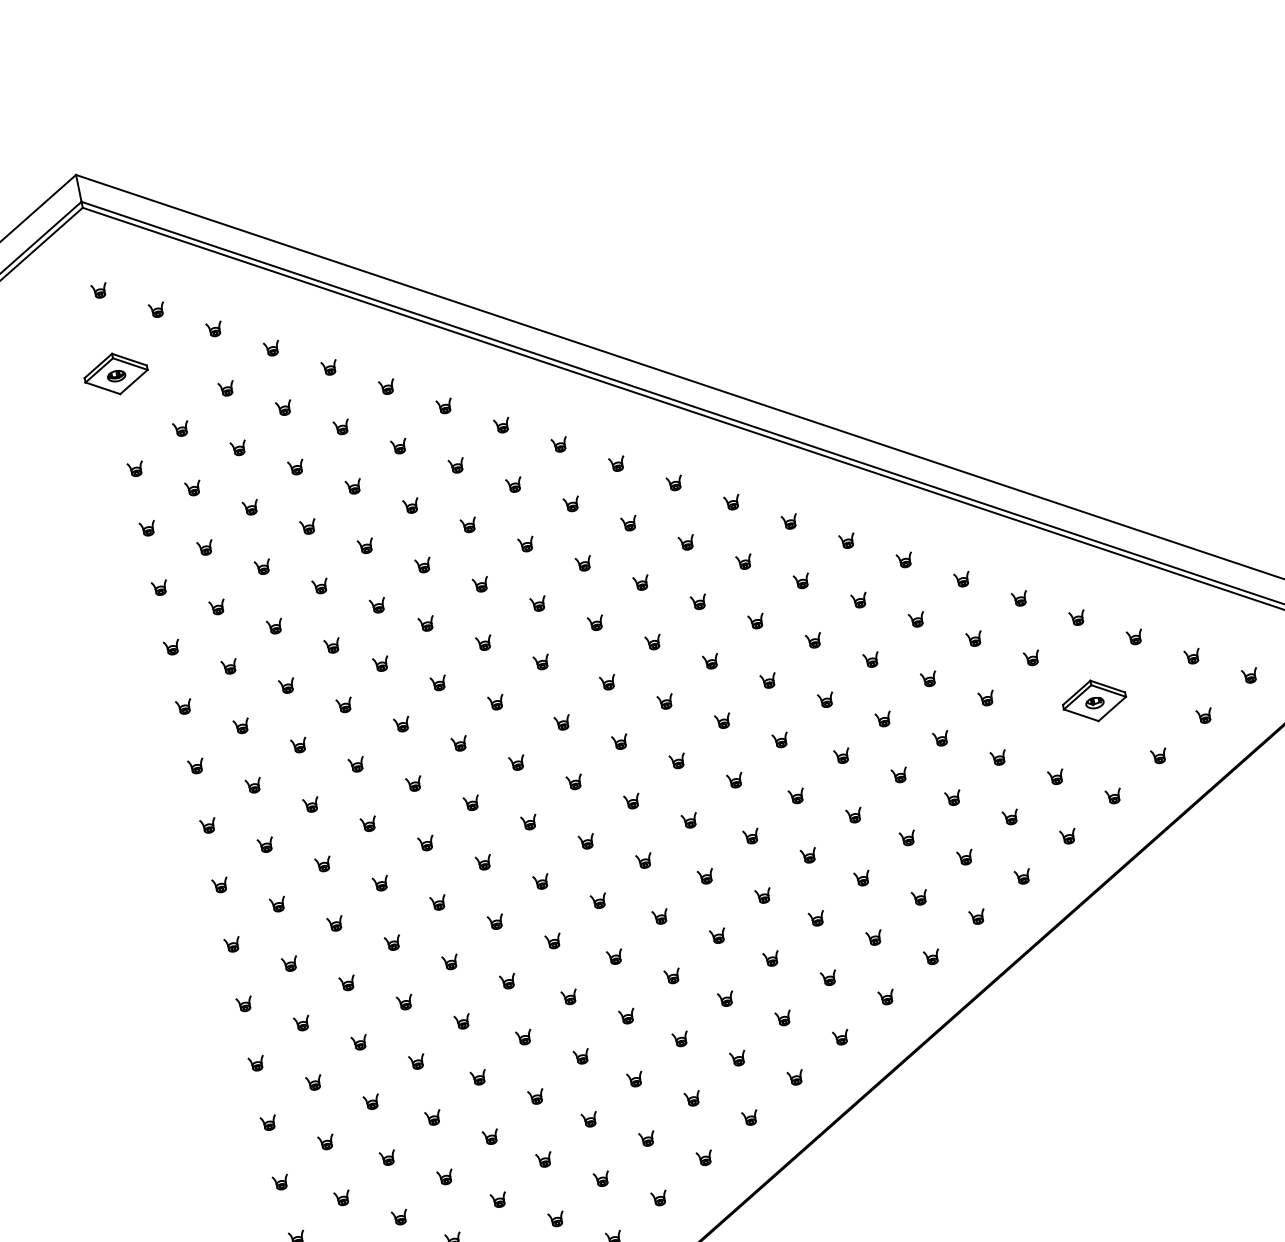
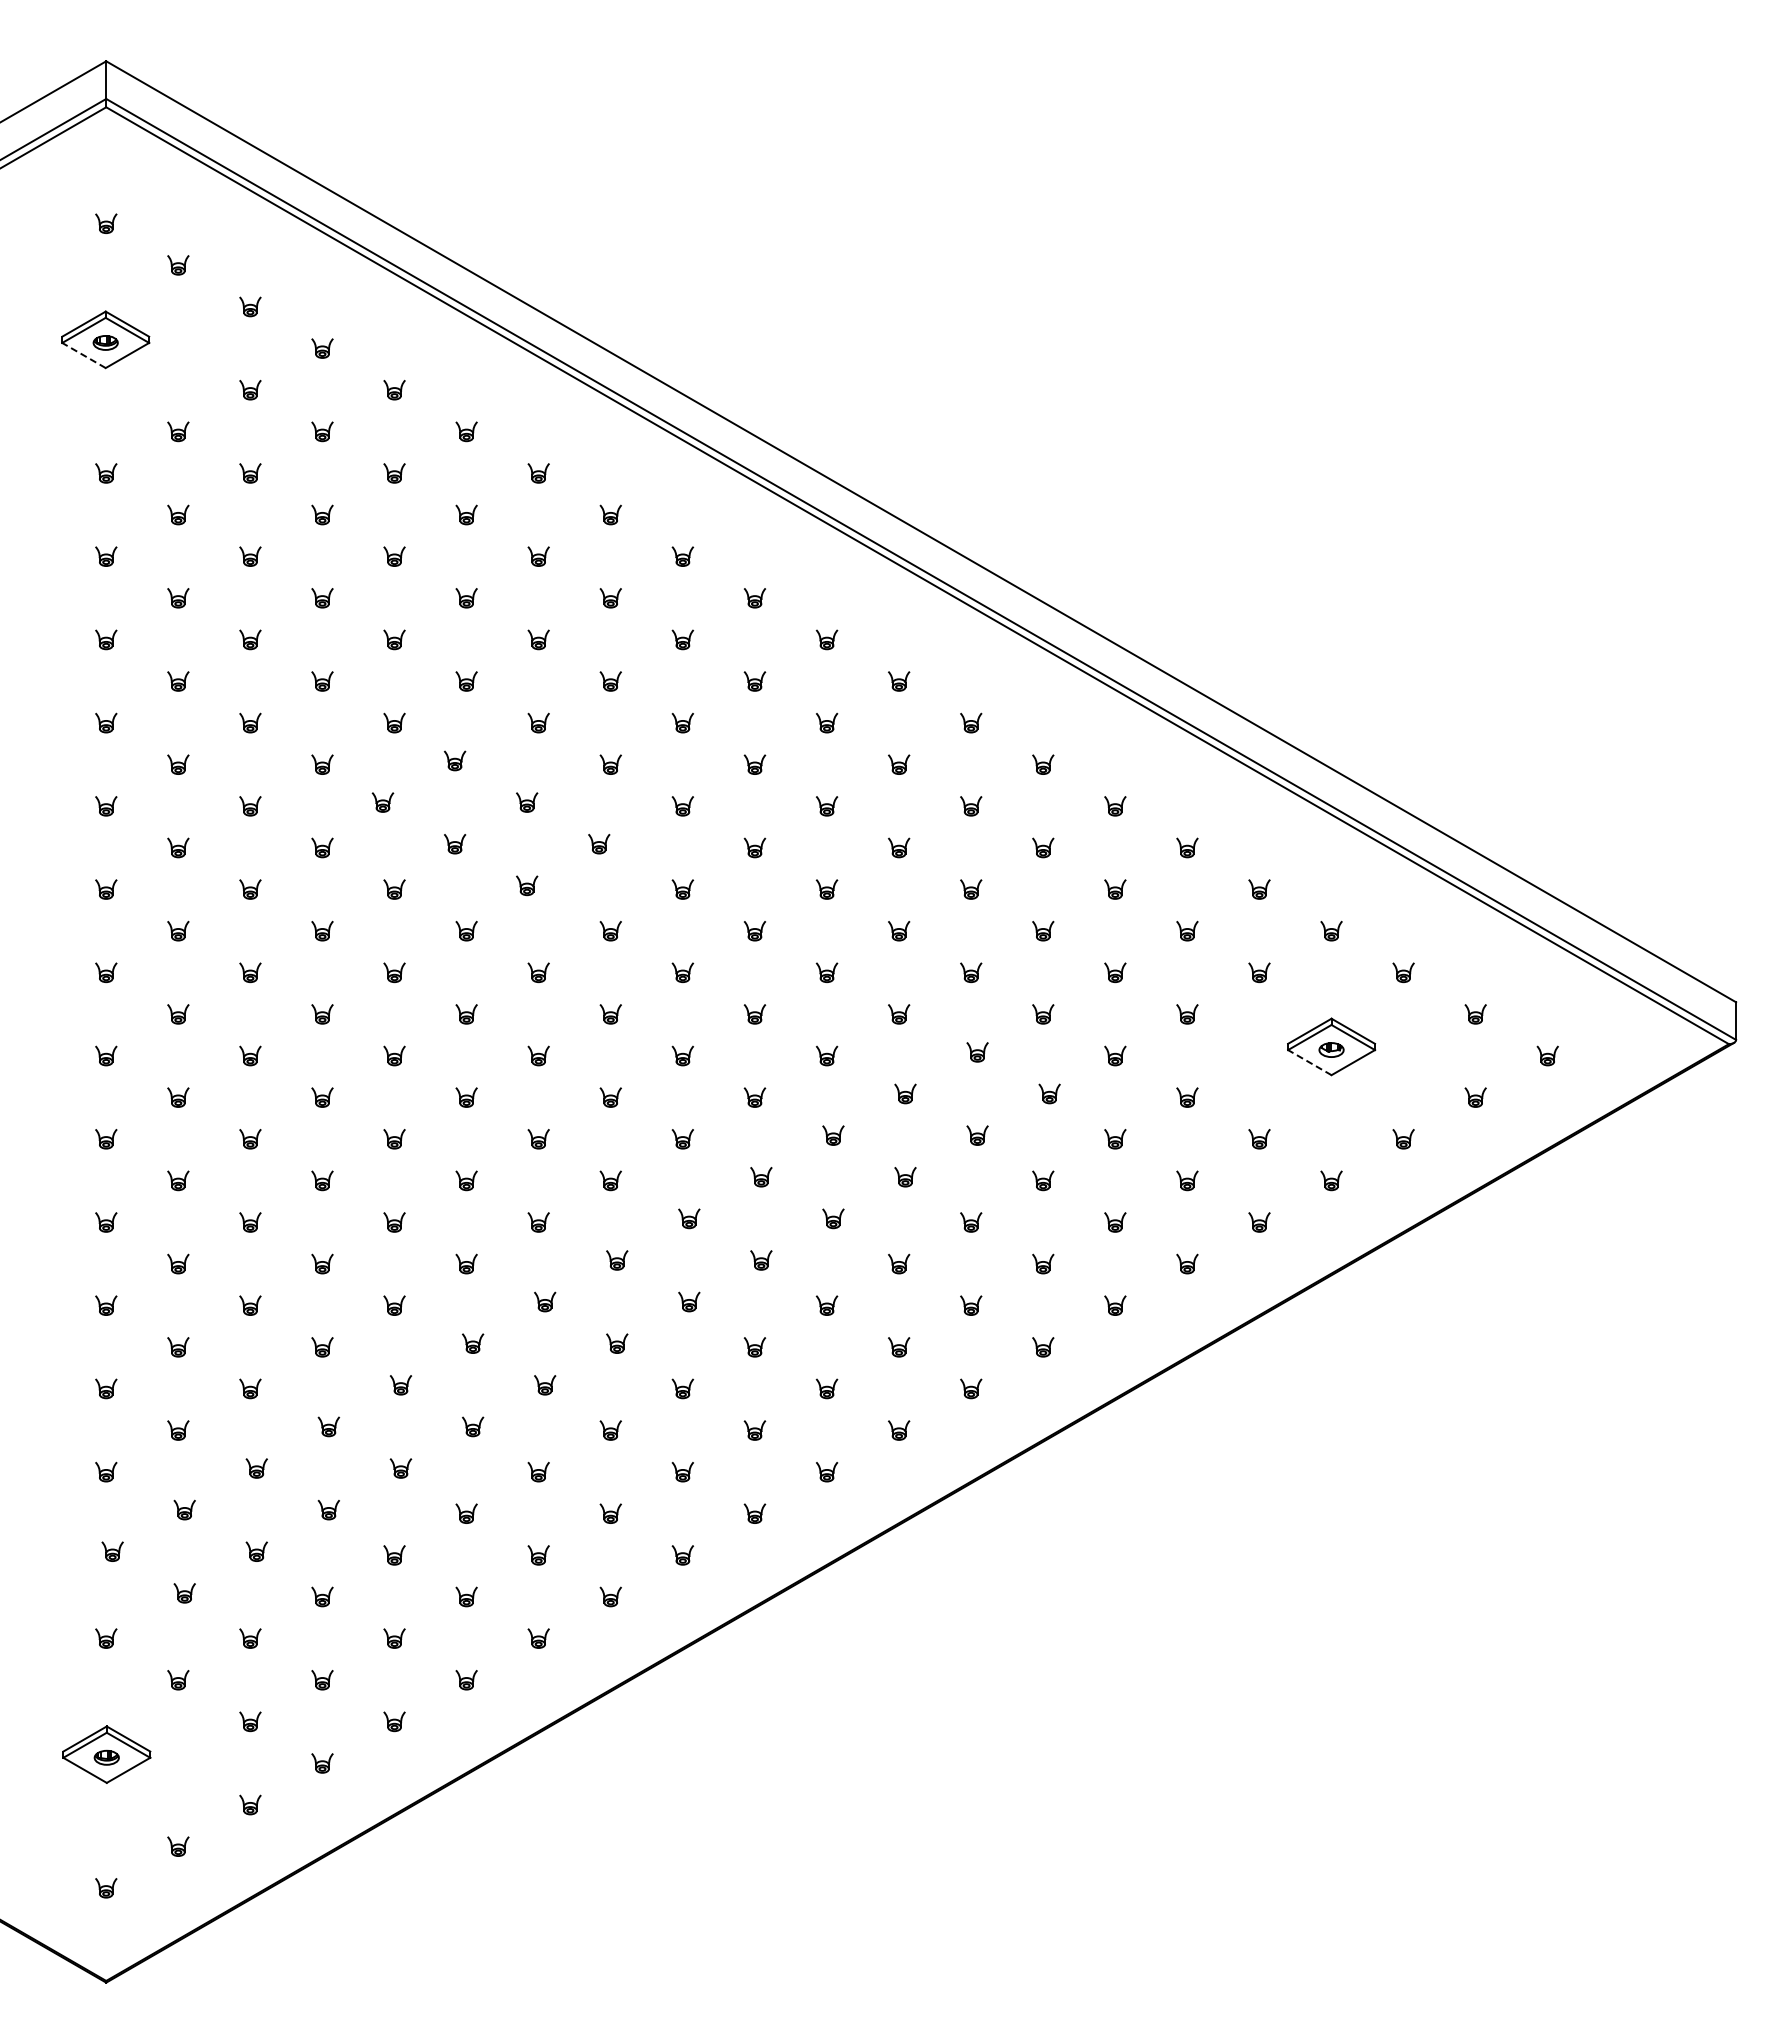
line: (102, 388) -> (83, 355), solid -> dashed
line: (1081, 715) -> (1309, 1062), solid -> dashed

